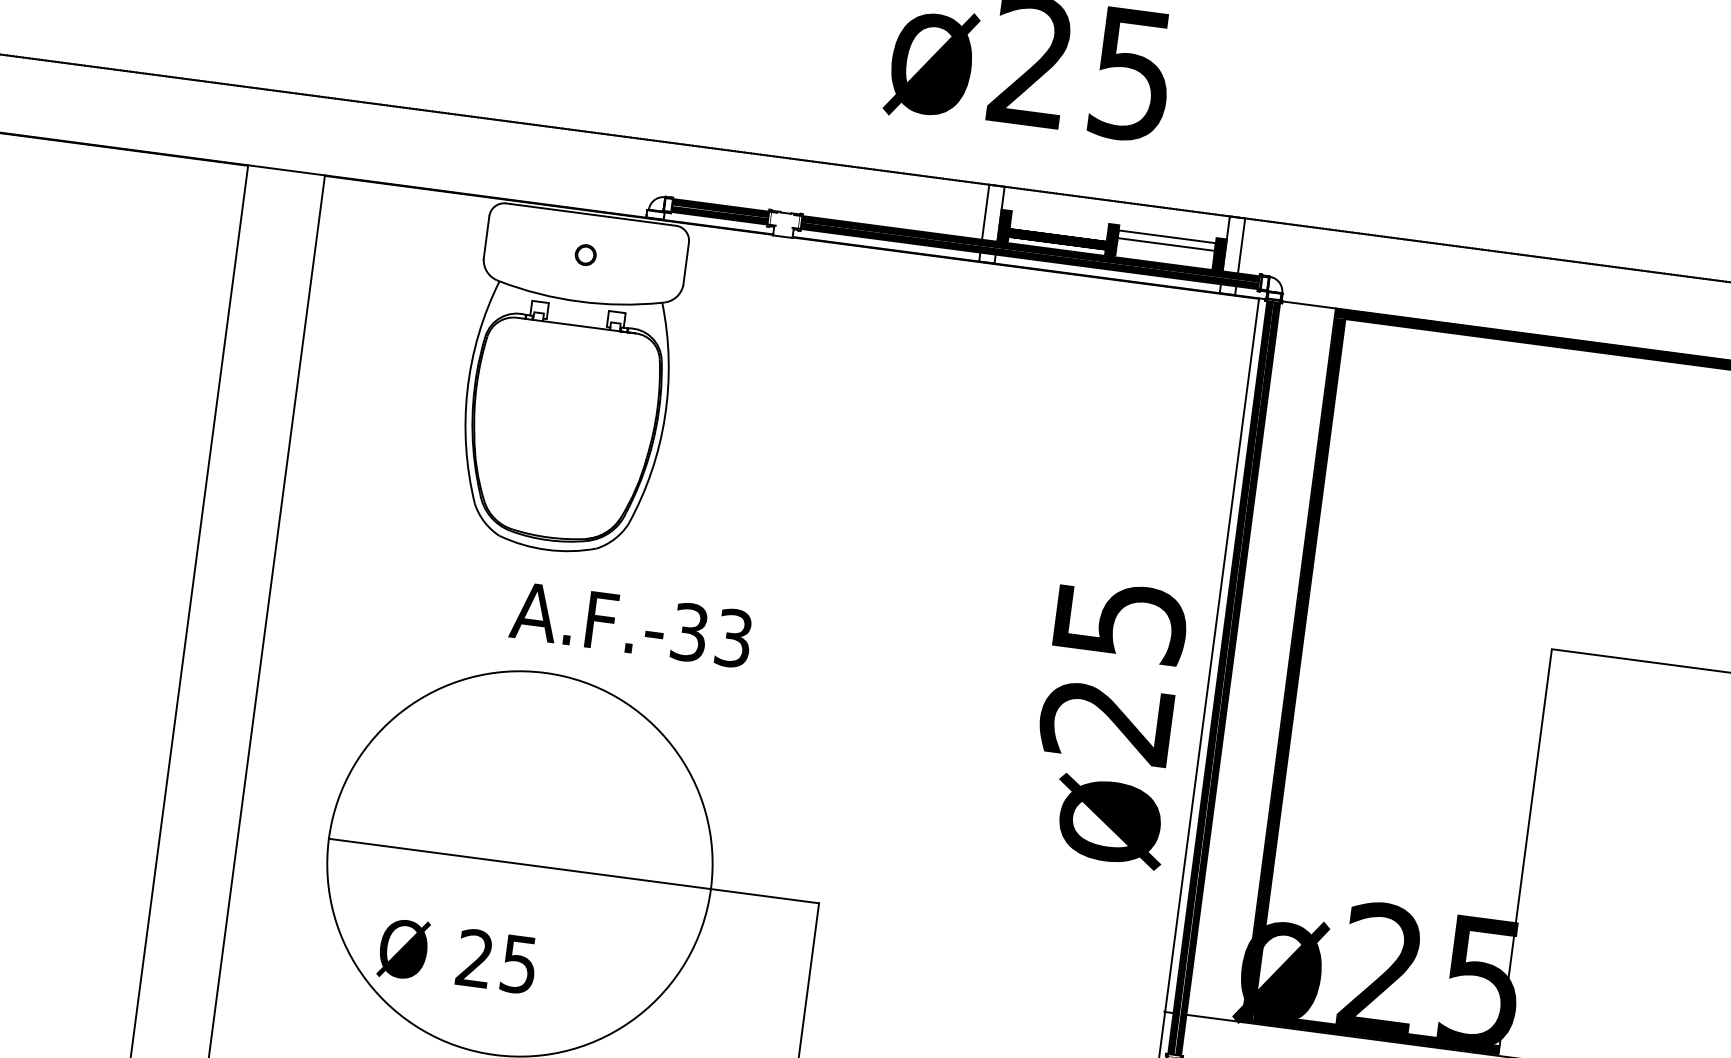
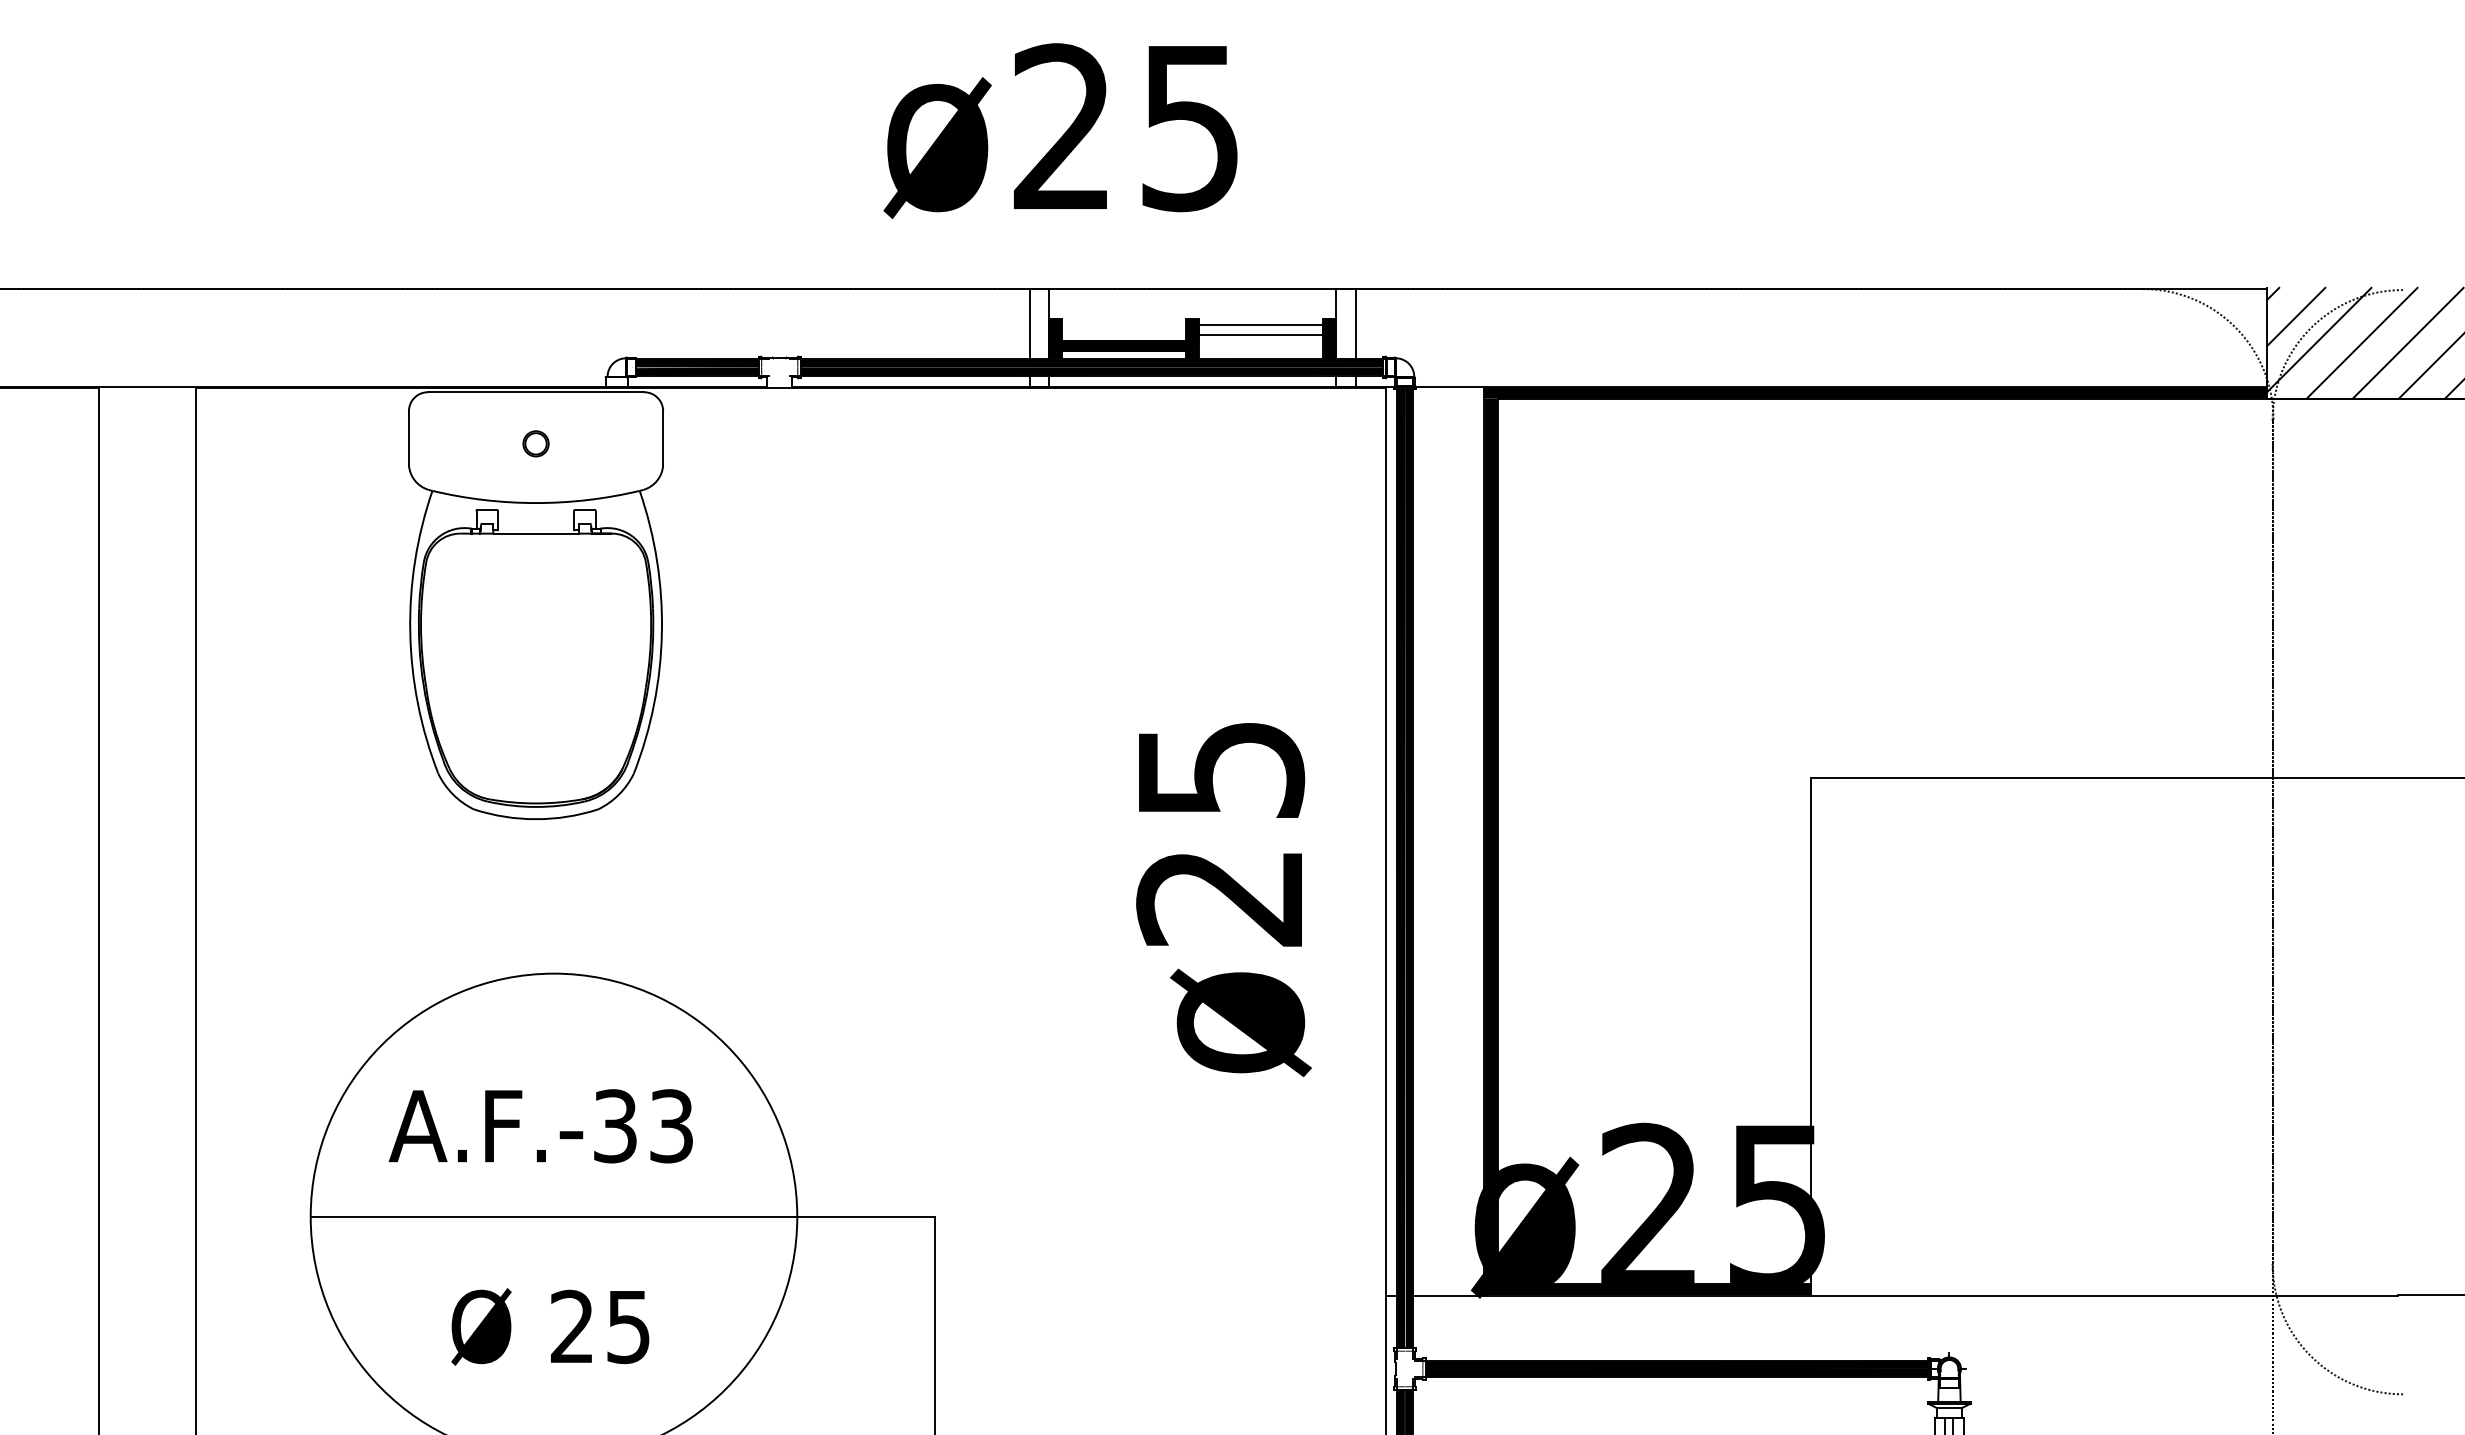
text: (630, 625) -> (540, 1126), moved
text: (1109, 723) -> (1223, 900), moved
text: (457, 956) -> (550, 1326), moved

